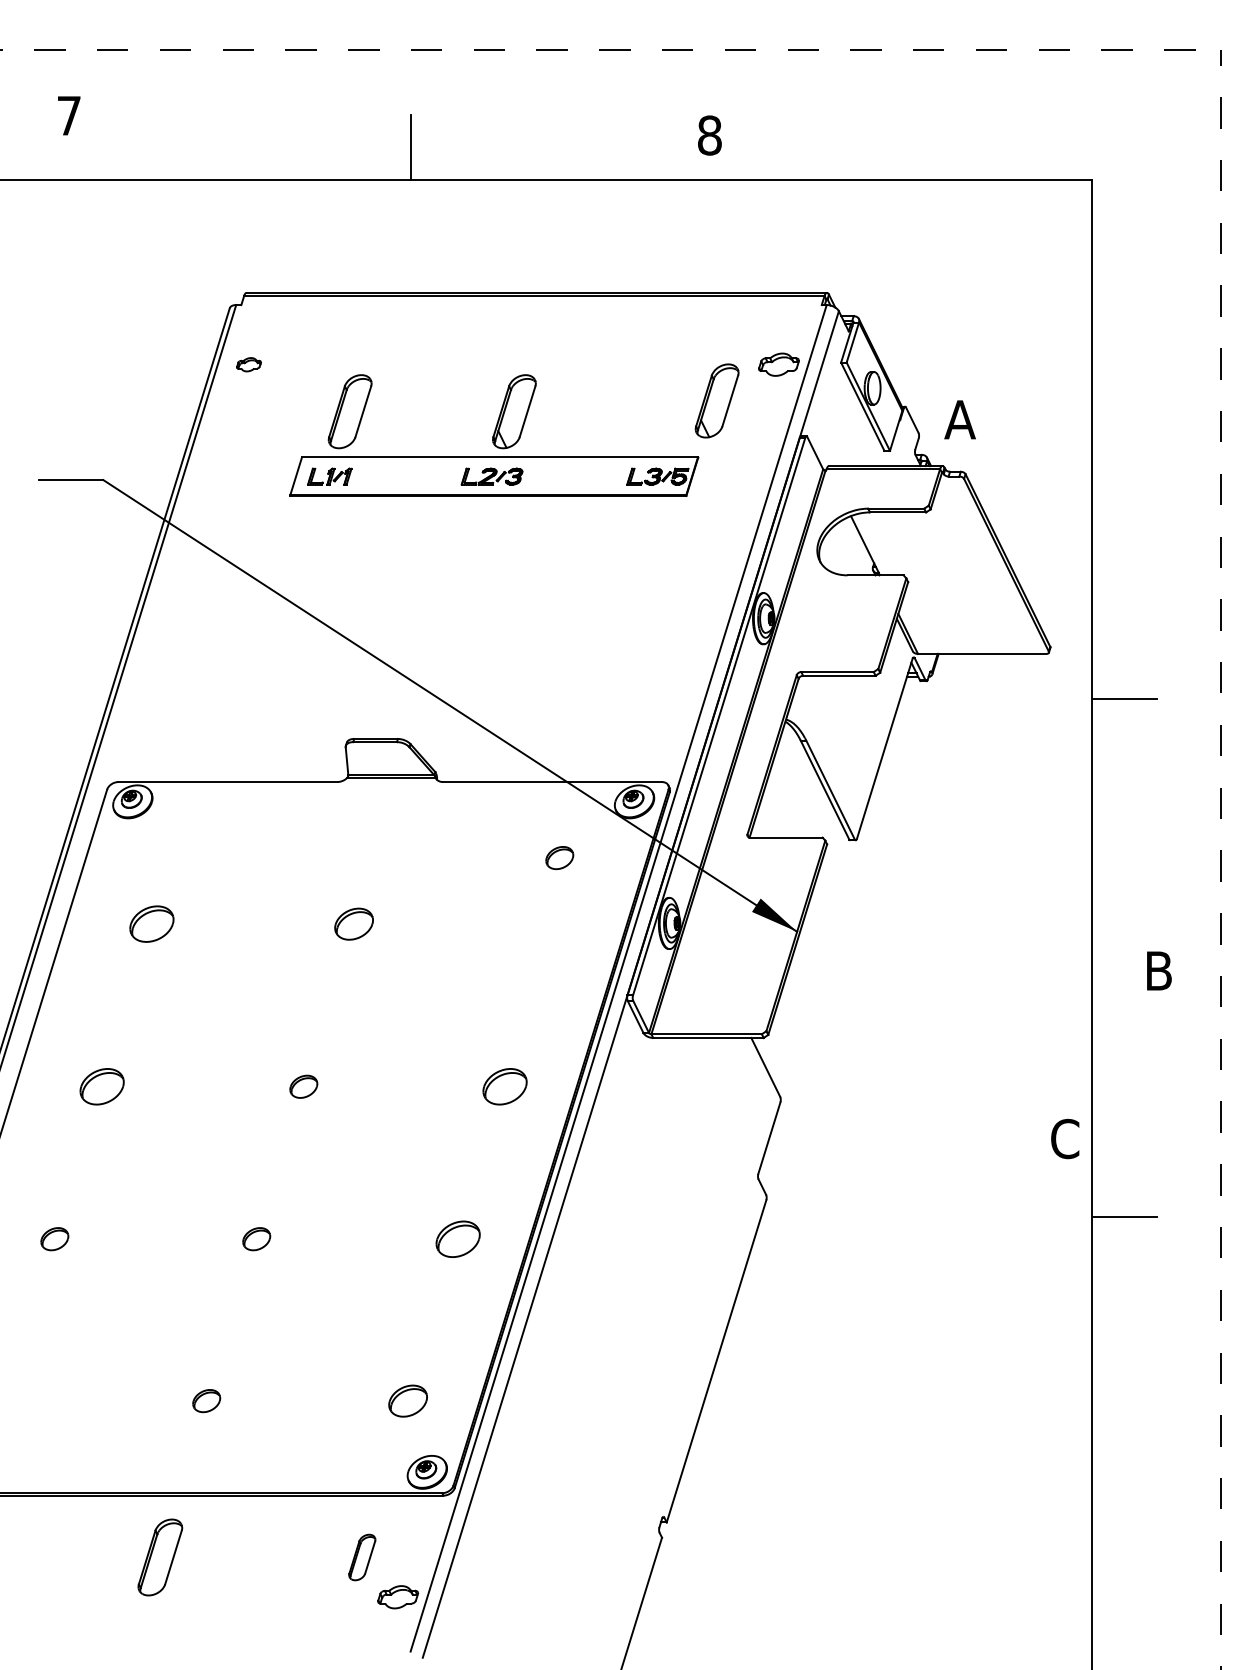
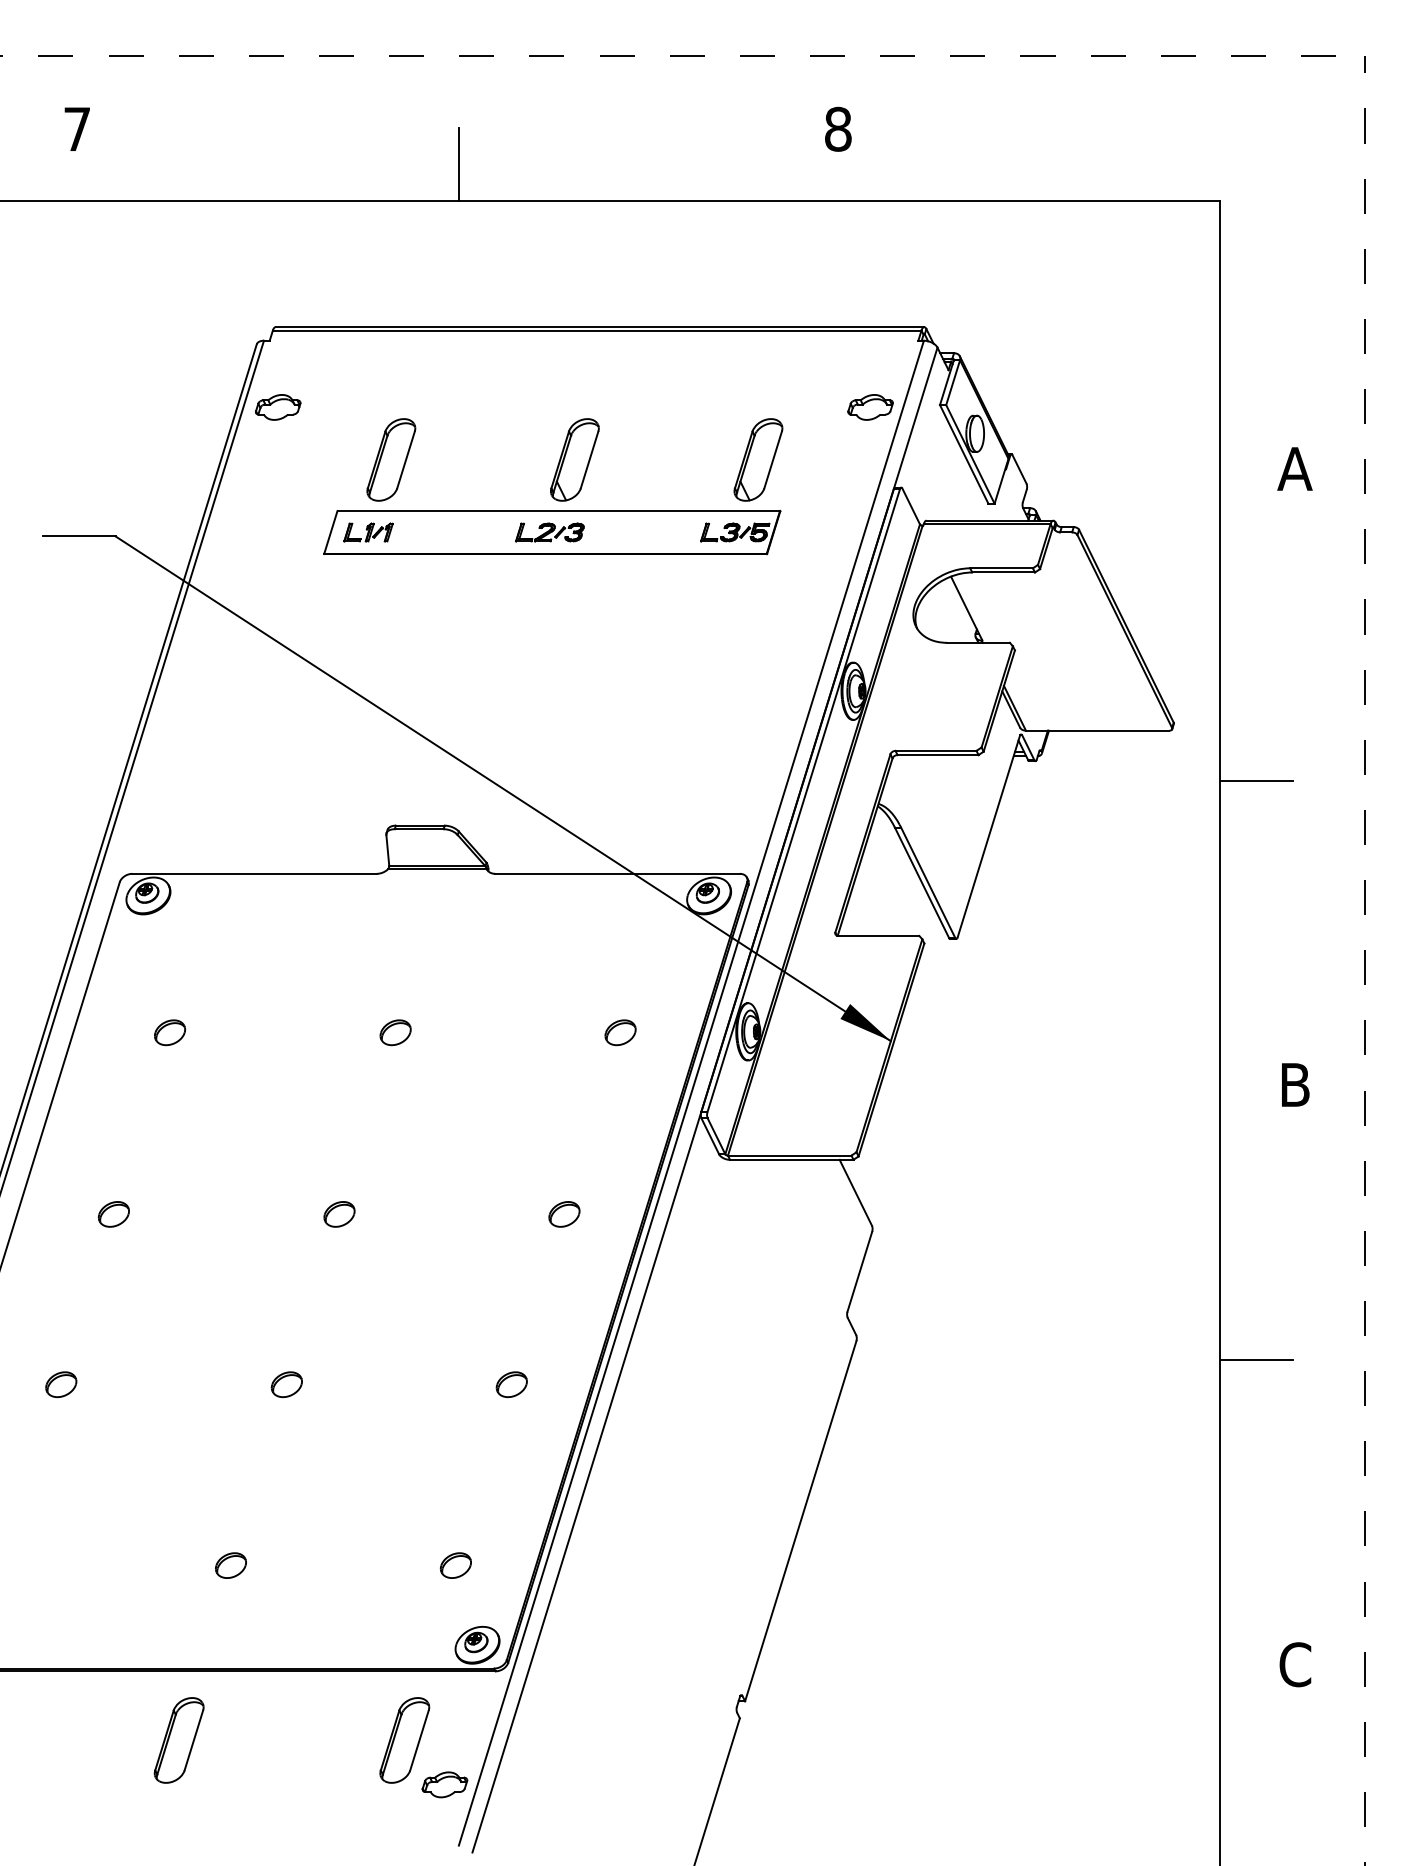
text: (710, 134) -> (838, 128), moved
part: (249, 364) -> (278, 407), size x1.67
part: (717, 400) -> (758, 459), moved
text: (959, 419) -> (1294, 468), moved
part: (559, 857) -> (620, 1032), moved
part: (152, 924) -> (170, 1032), size x0.62
part: (353, 924) -> (395, 1032), size x0.71
part: (101, 1086) -> (113, 1214), size x0.62
part: (505, 1086) -> (564, 1214), size x0.62
text: (1065, 1138) -> (1295, 1664), moved
part: (457, 1239) -> (511, 1384), size x0.62
part: (407, 1400) -> (455, 1565), size x0.71
part: (361, 1557) -> (404, 1740), size x1.67

